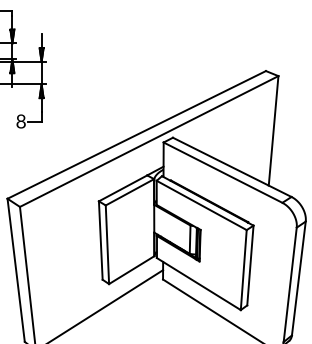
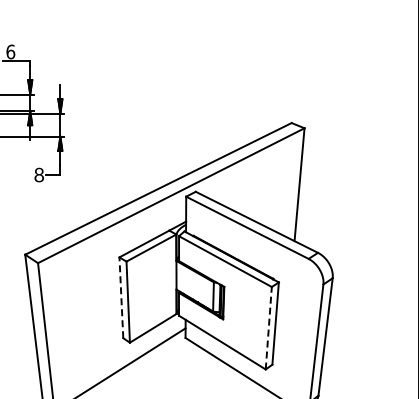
line: (100, 240) -> (121, 297), solid -> dashed
line: (243, 269) -> (268, 327), solid -> dashed

